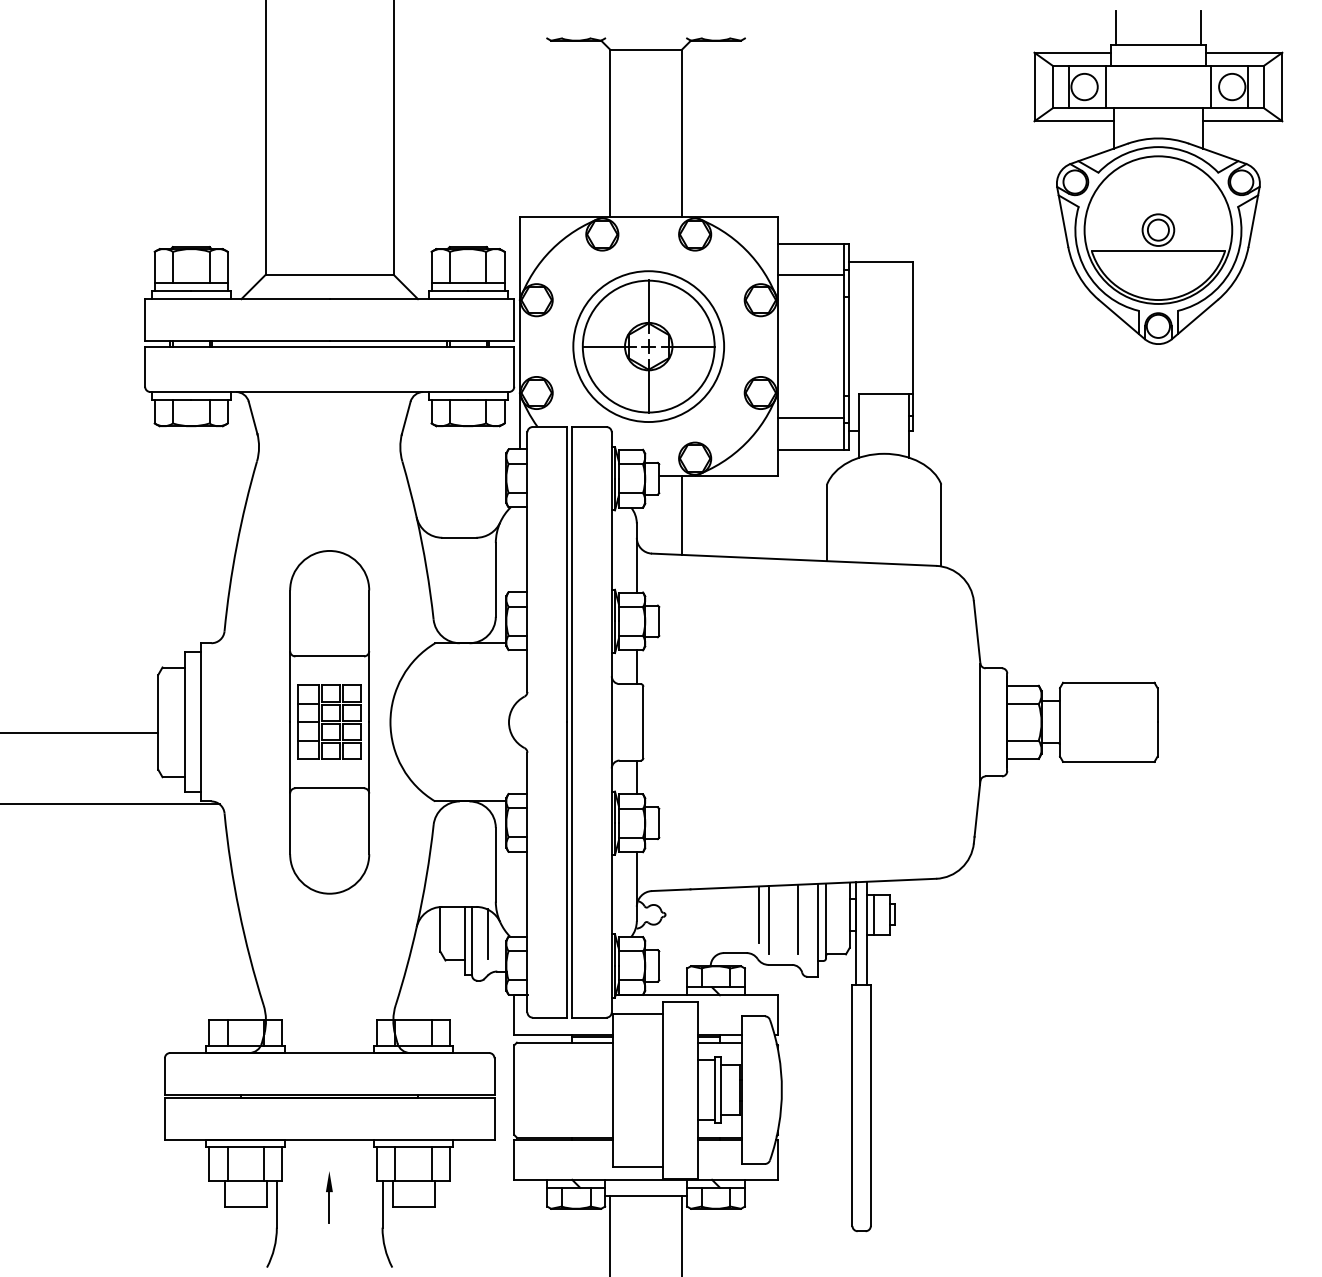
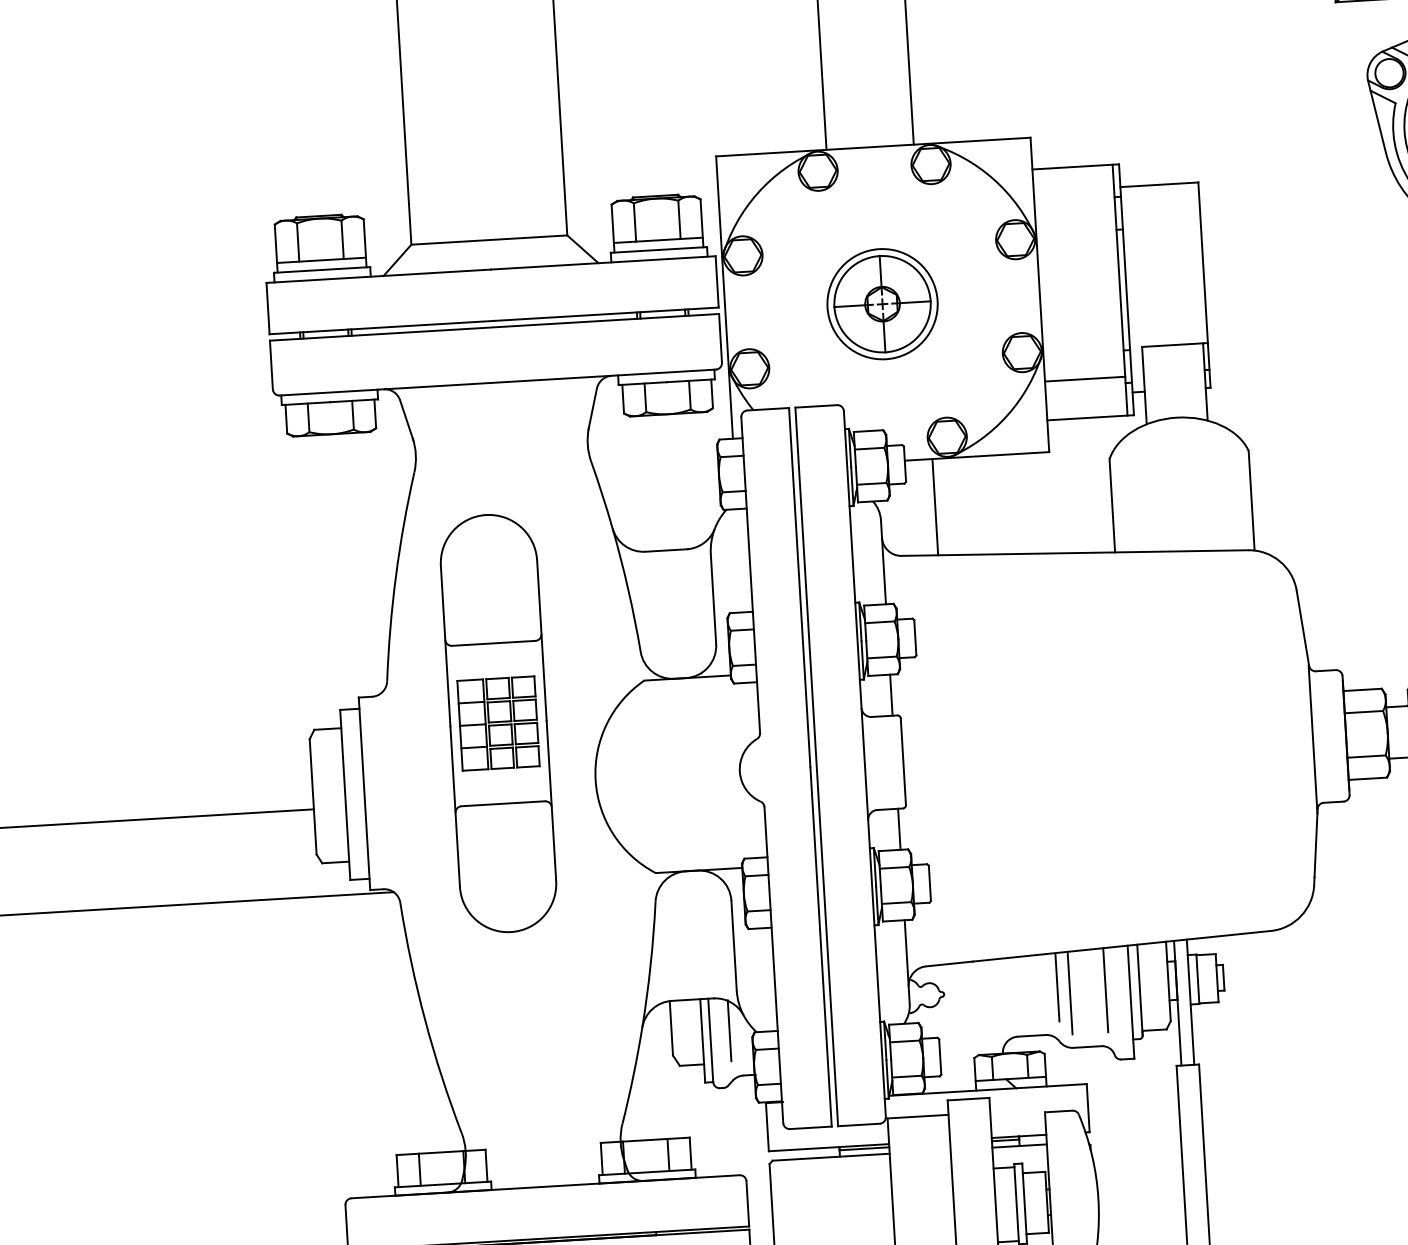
line: (810, 275) -> (1074, 206), removed
part: (648, 346) -> (882, 304), size x0.6
part: (329, 722) -> (498, 723), moved

